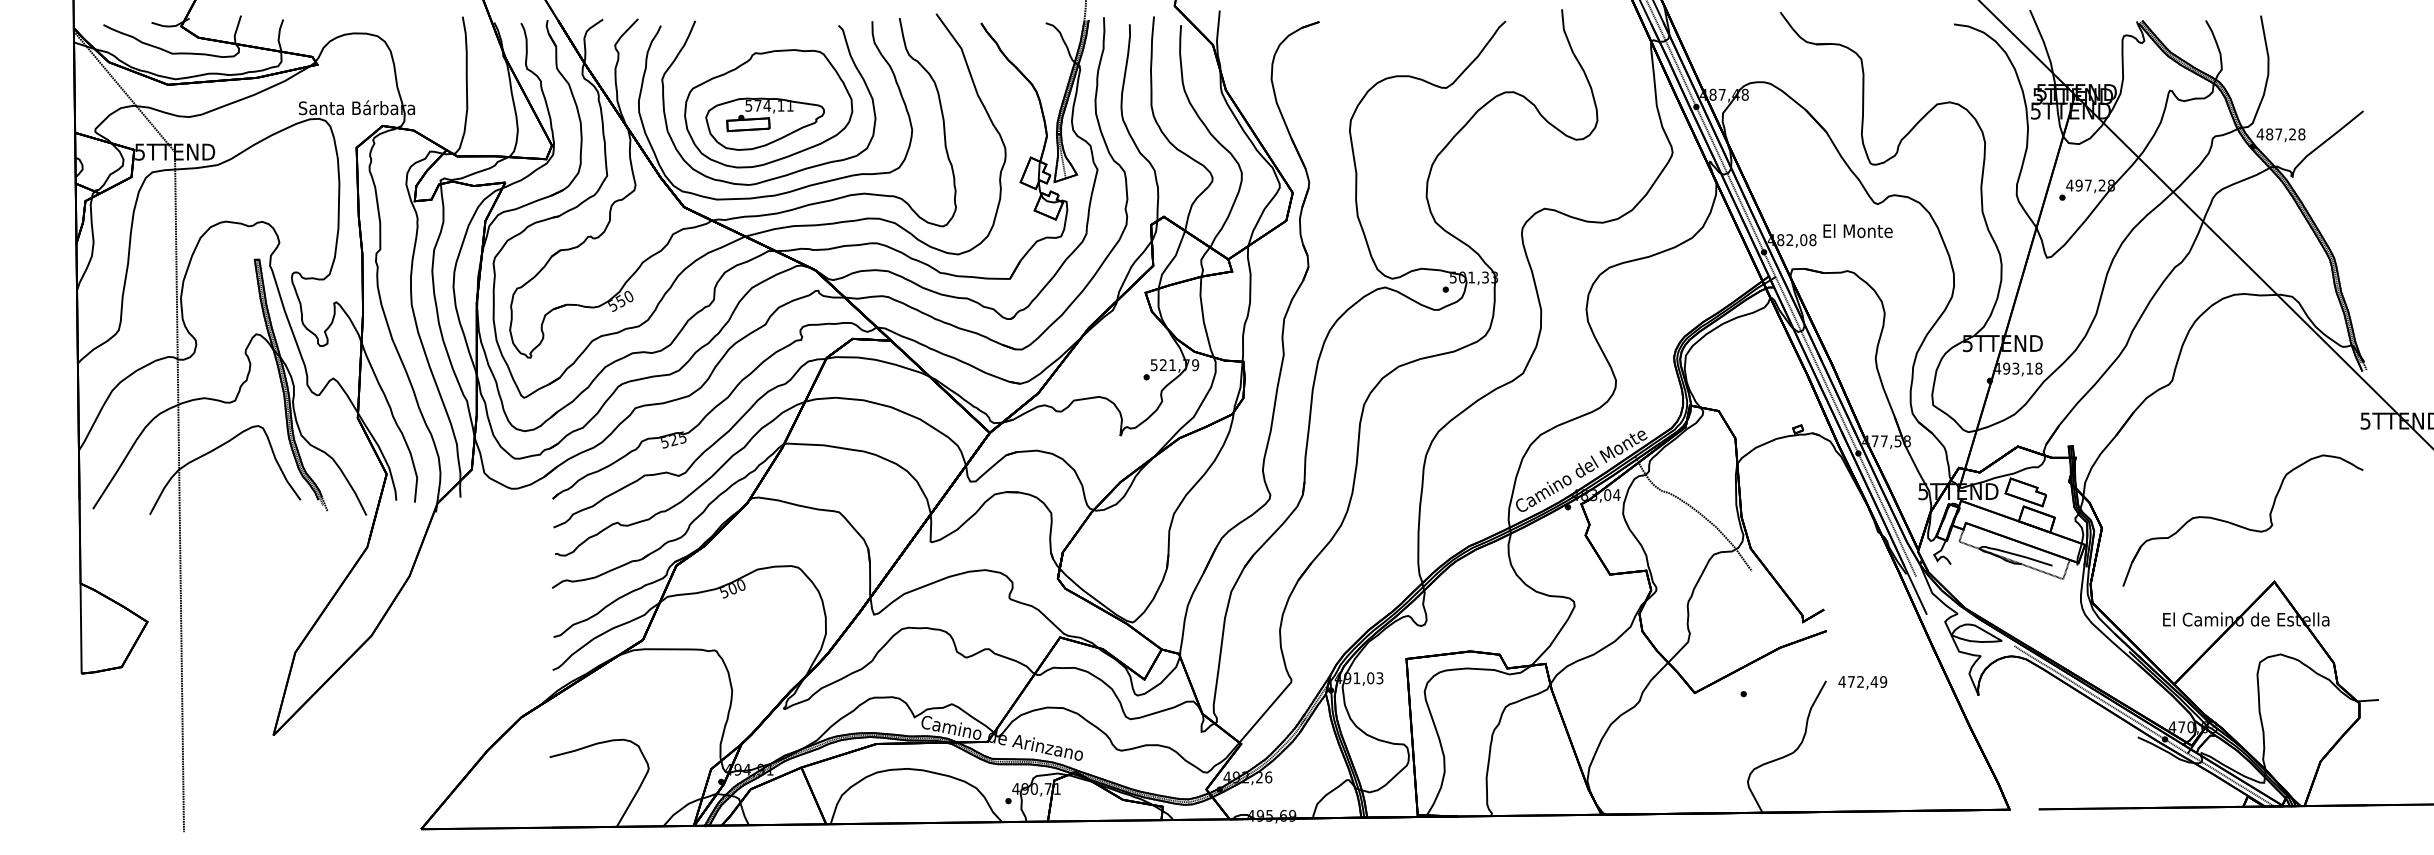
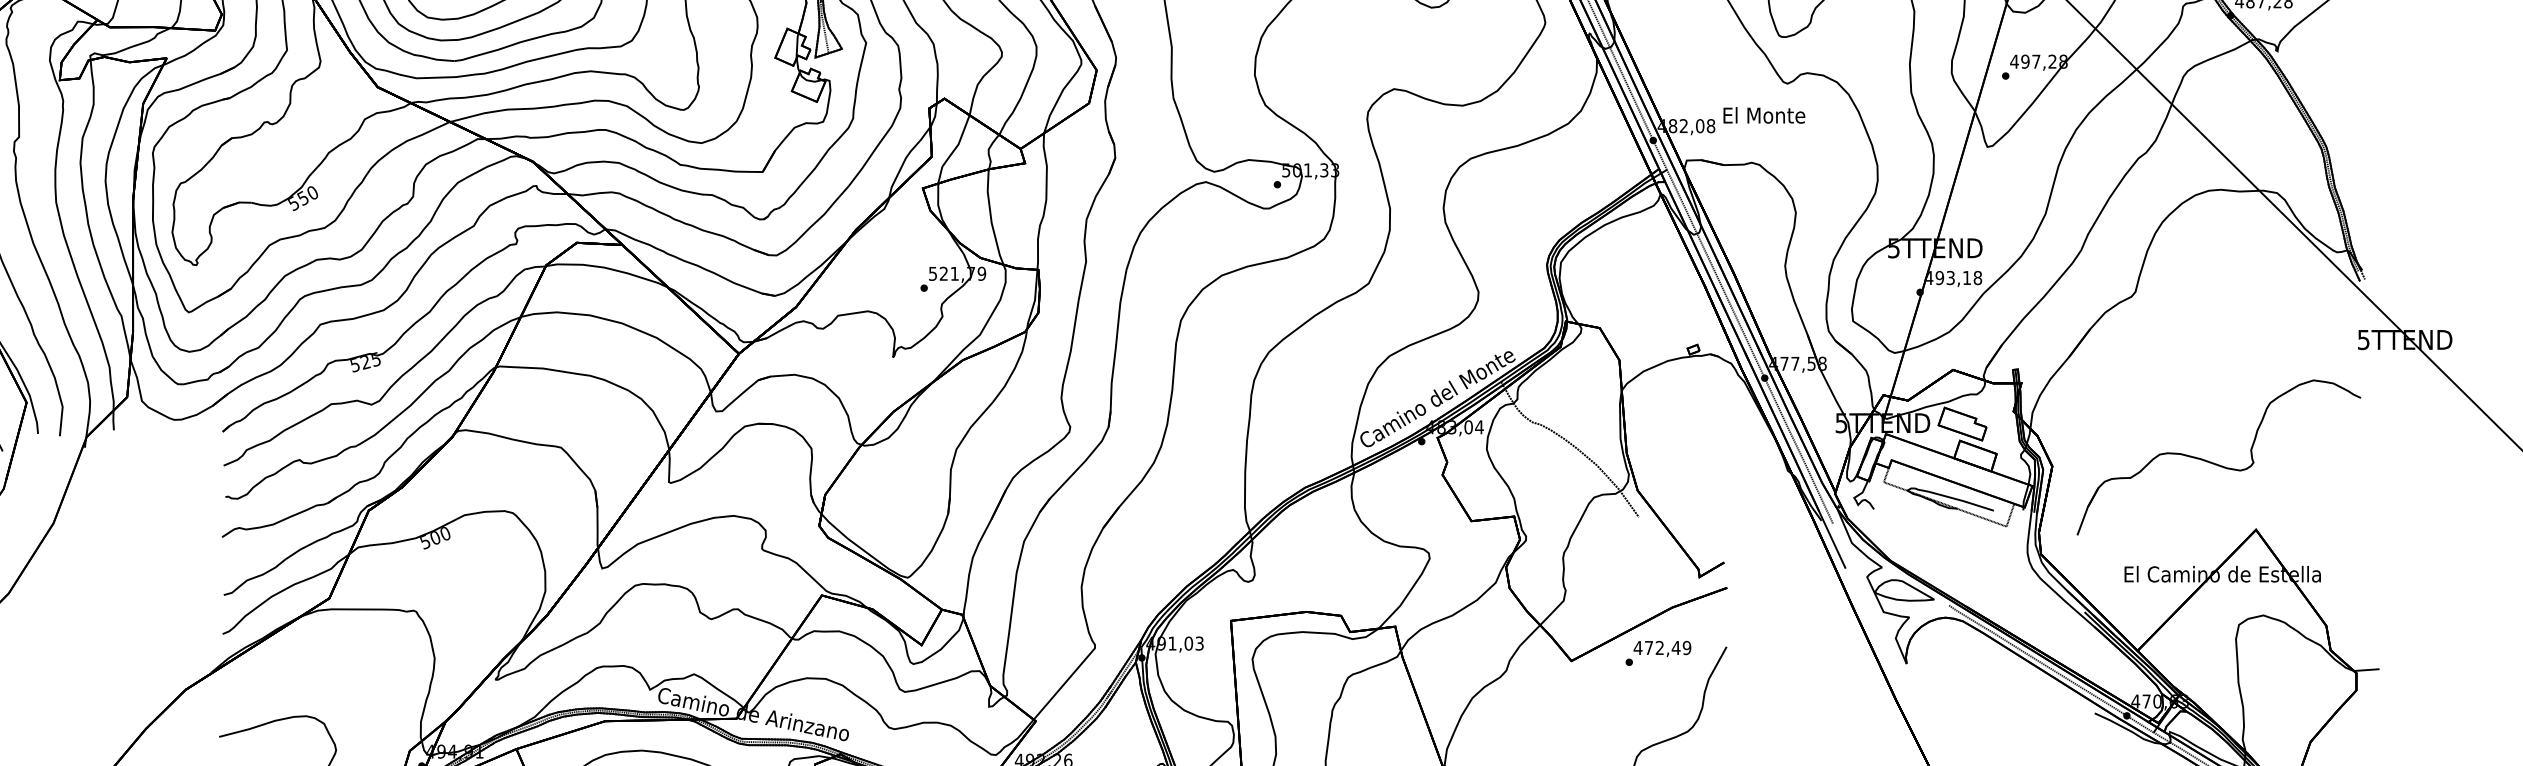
text: (1862, 682) -> (1662, 648), moved

